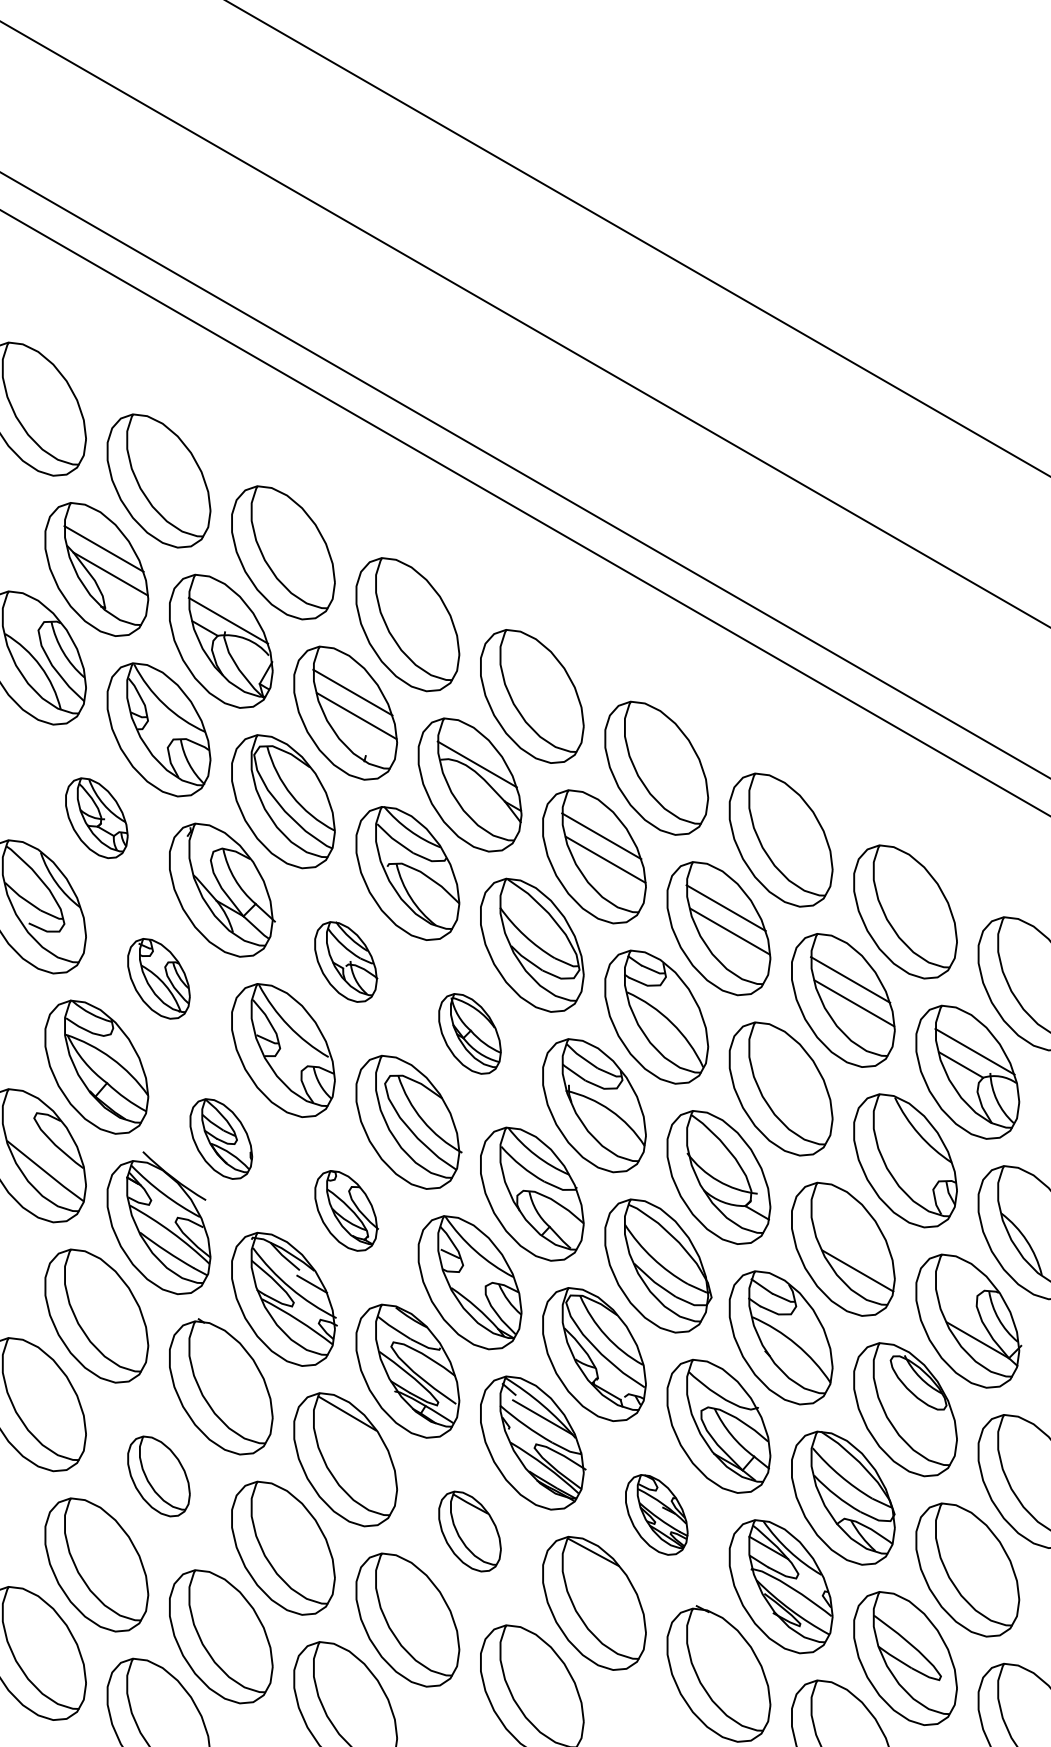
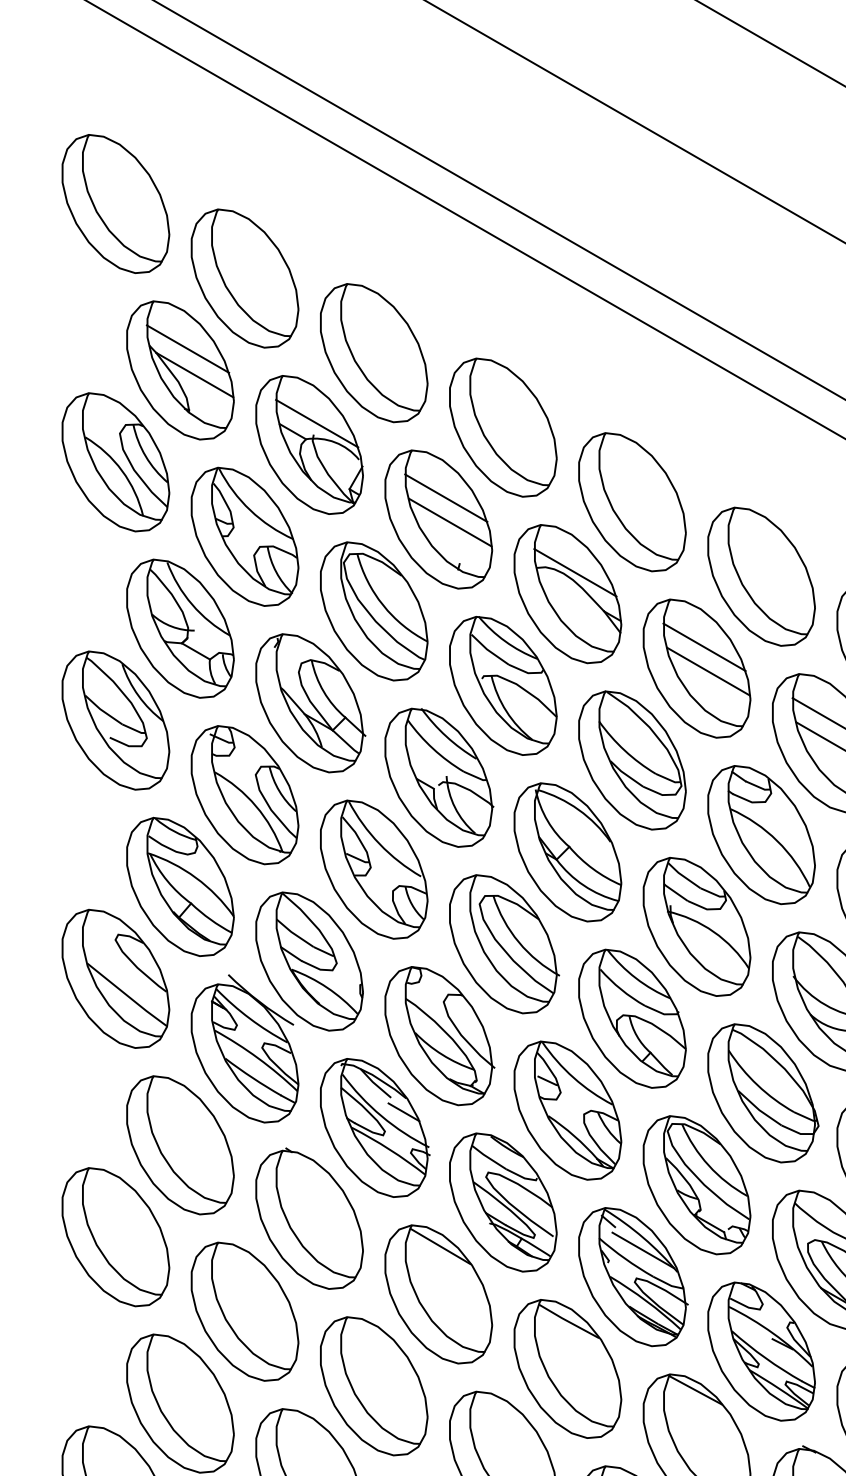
part: (96, 817) -> (180, 627), size x1.67
part: (346, 961) -> (439, 777), size x1.67
part: (158, 978) -> (244, 794), size x1.67
part: (469, 1033) -> (567, 852), size x1.67
part: (221, 1138) -> (309, 960), size x1.67
part: (346, 1210) -> (439, 1035), size x1.67
part: (158, 1476) -> (244, 1311), size x1.67
part: (656, 1514) -> (761, 1351), size x1.67
part: (469, 1531) -> (567, 1368), size x1.67

